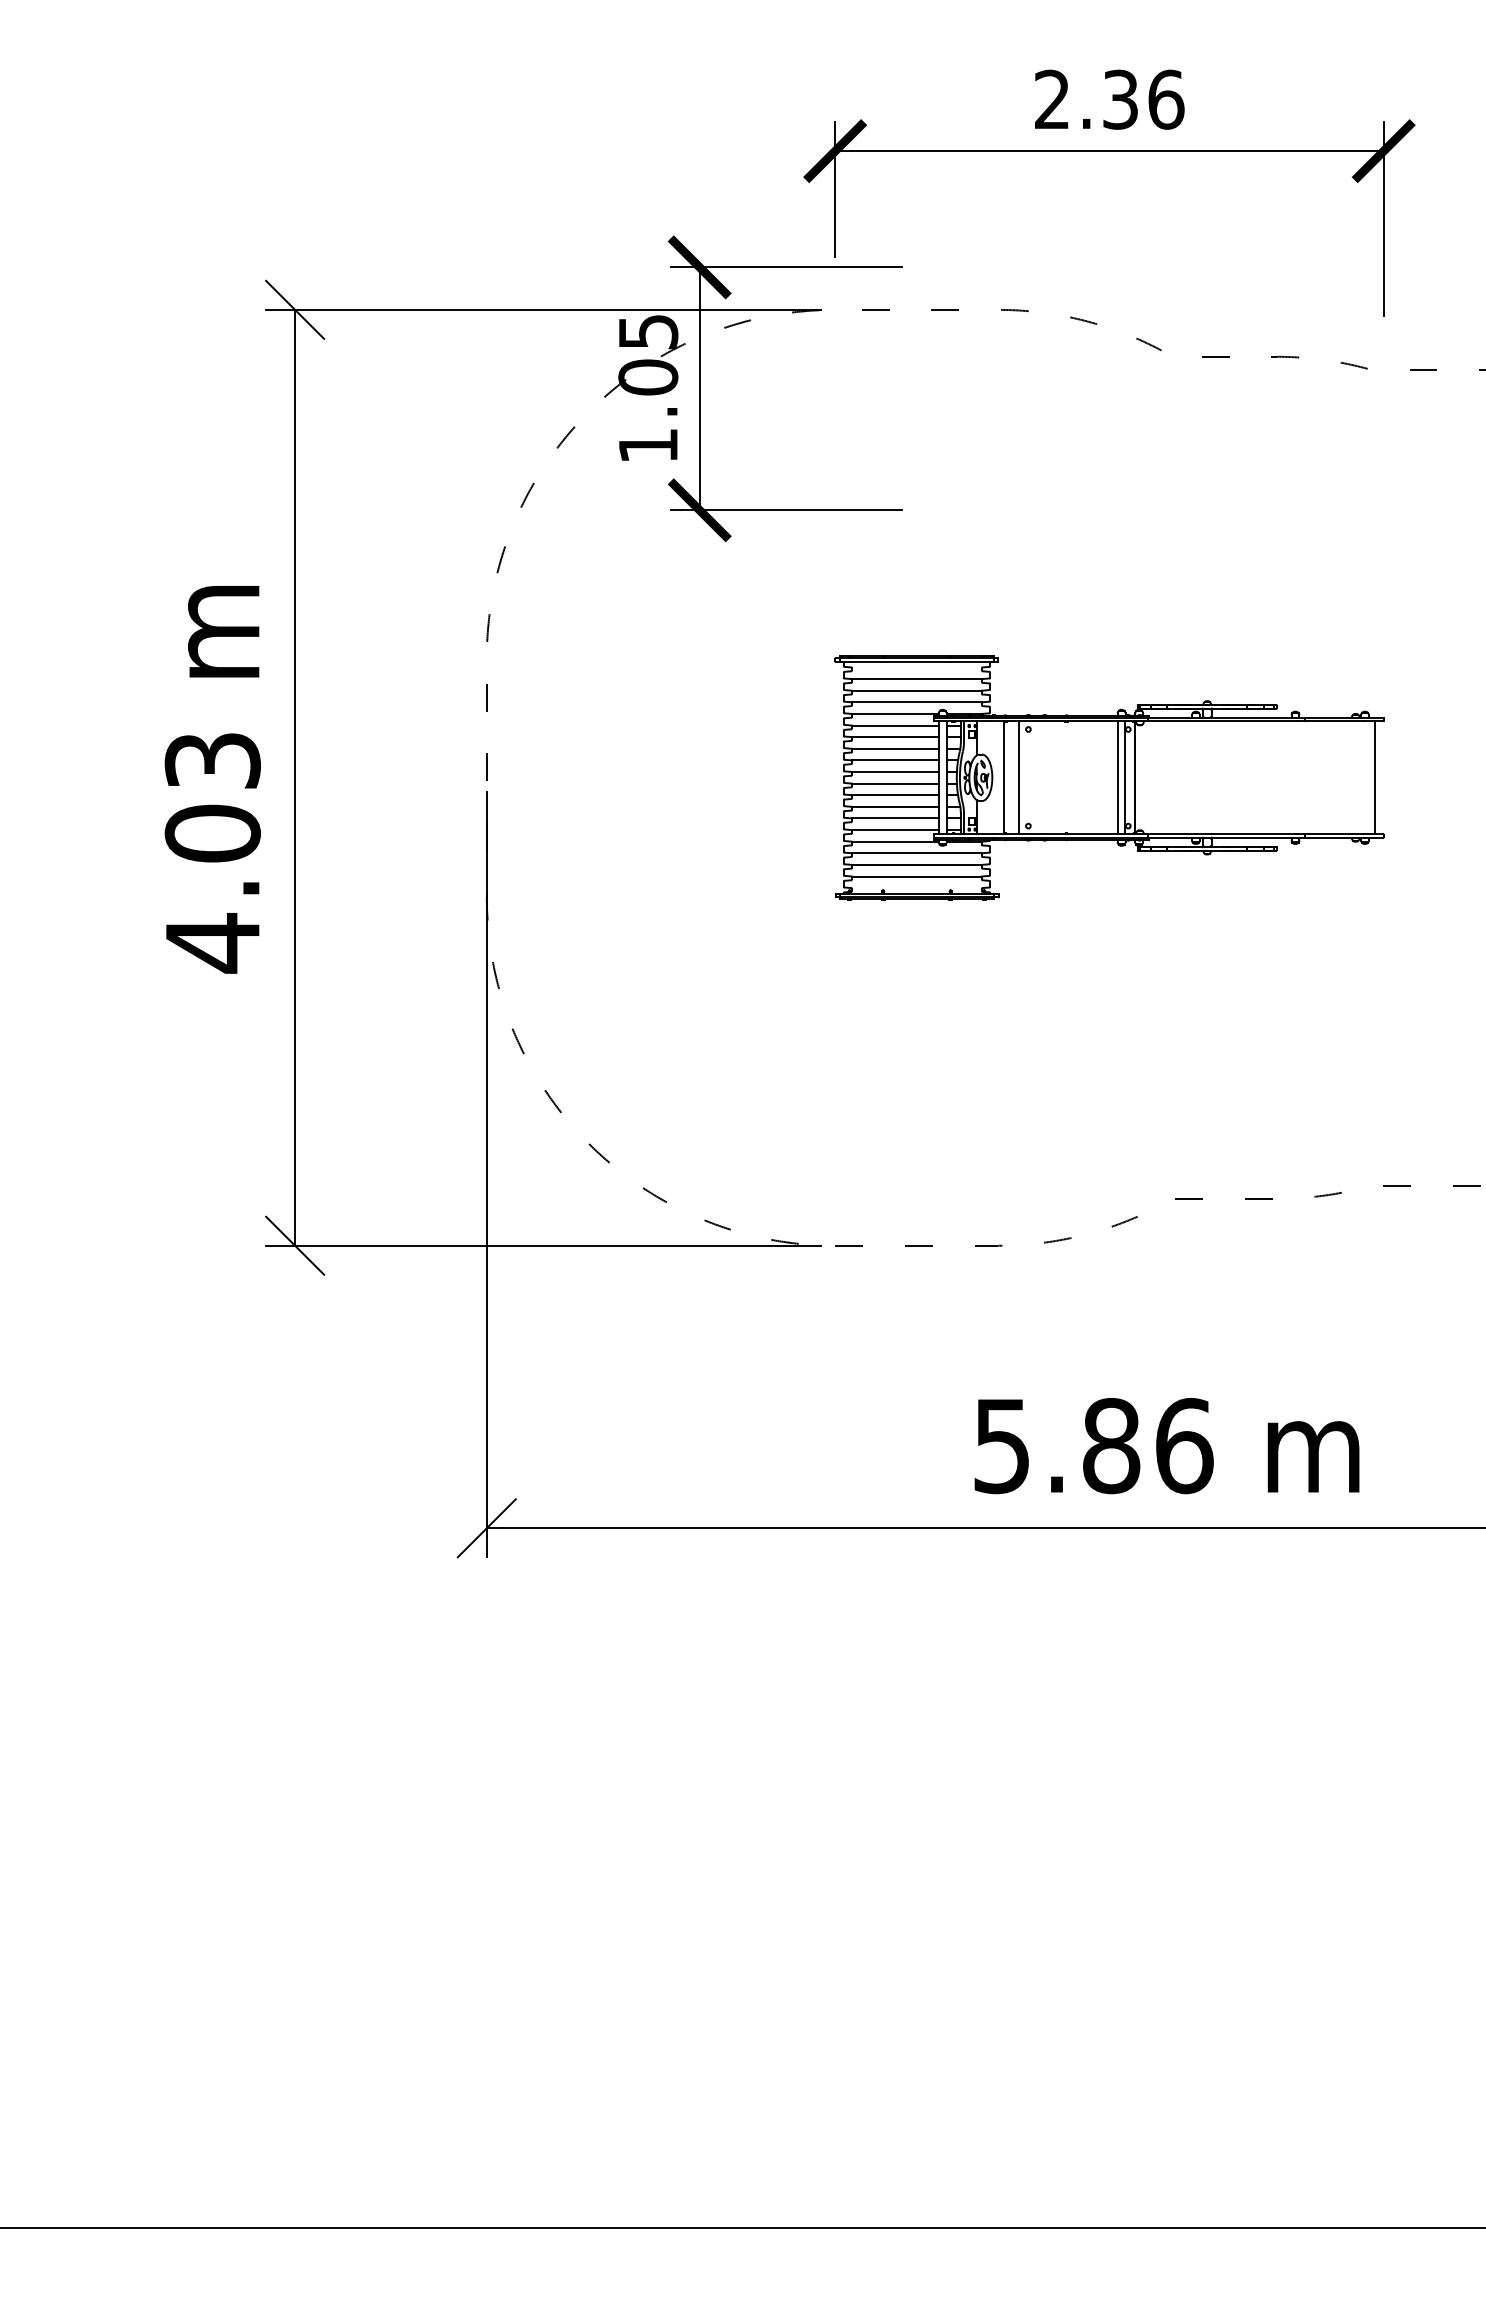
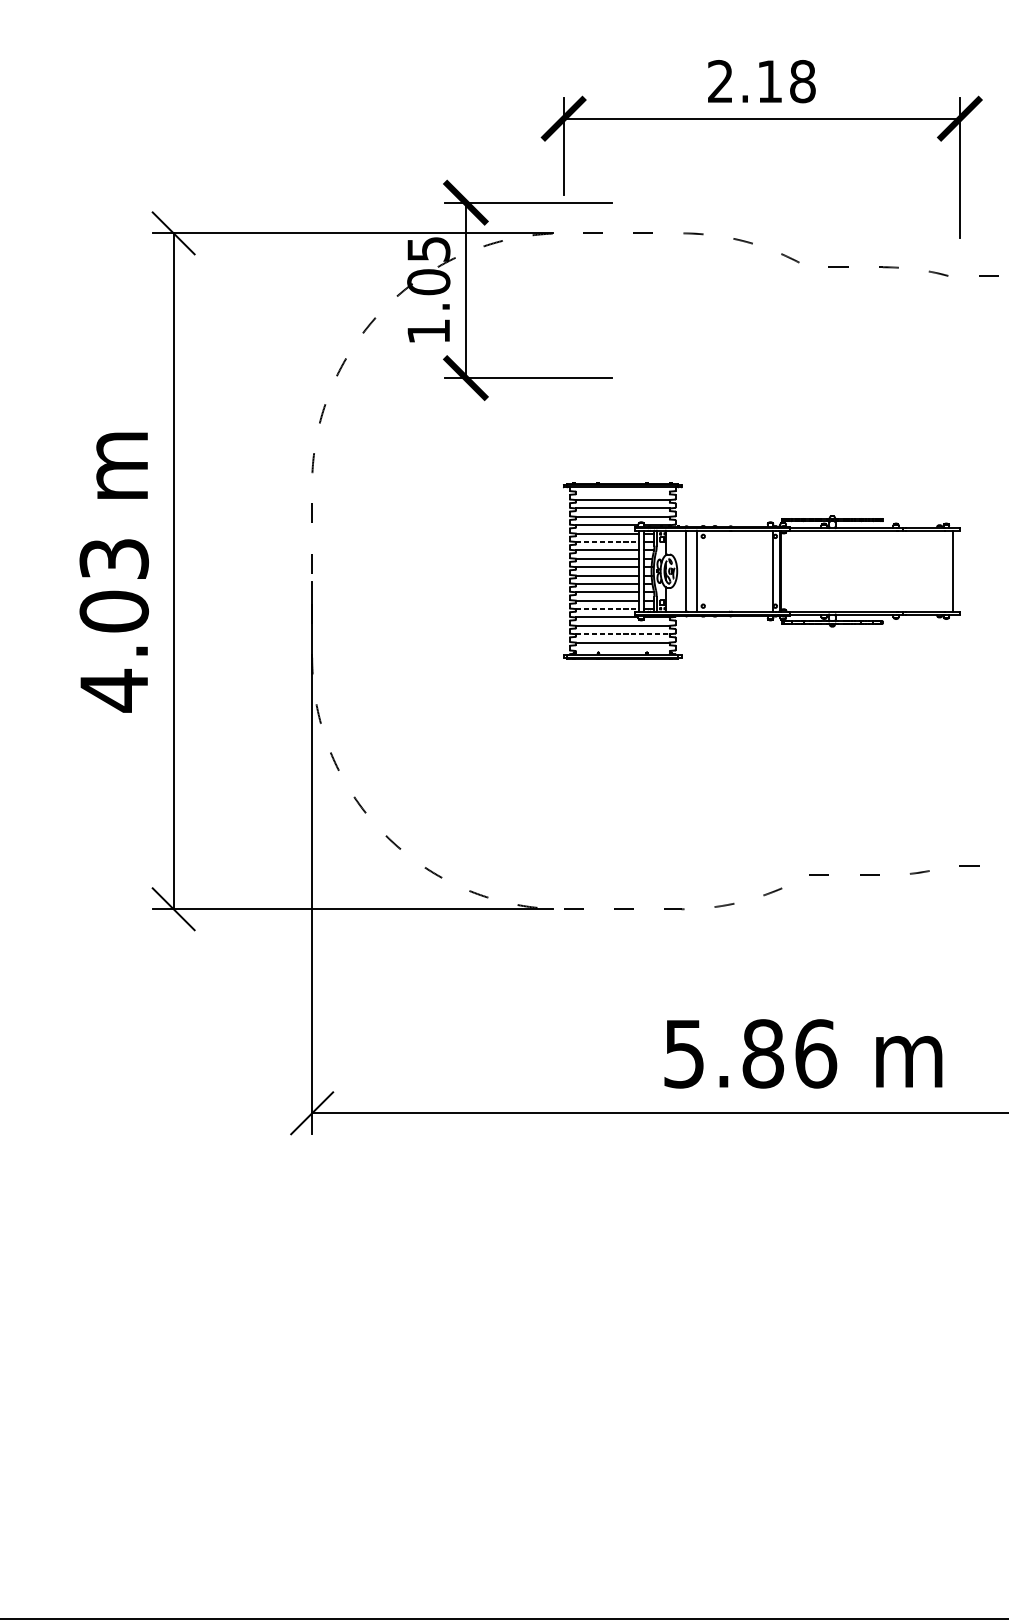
text: (1143, 99) -> (786, 81), 2.36 -> 2.18
line: (895, 737) -> (607, 542), solid -> dashed
line: (1117, 777) -> (767, 571), removed
line: (895, 830) -> (607, 609), solid -> dashed
line: (917, 864) -> (623, 633), solid -> dashed

